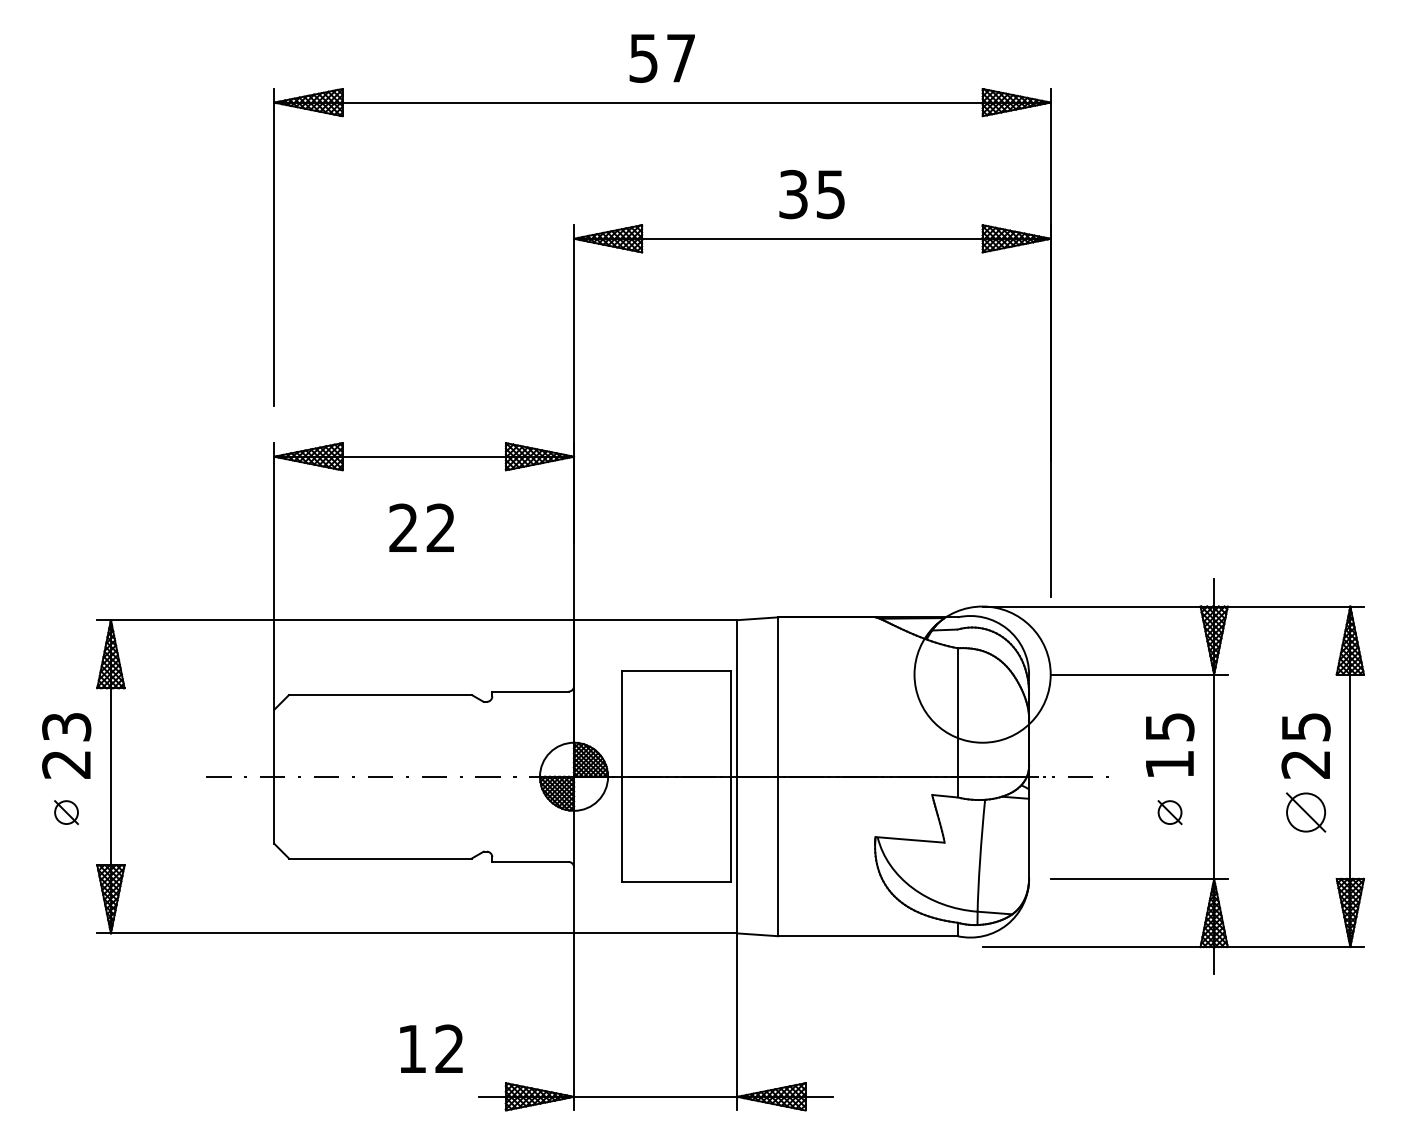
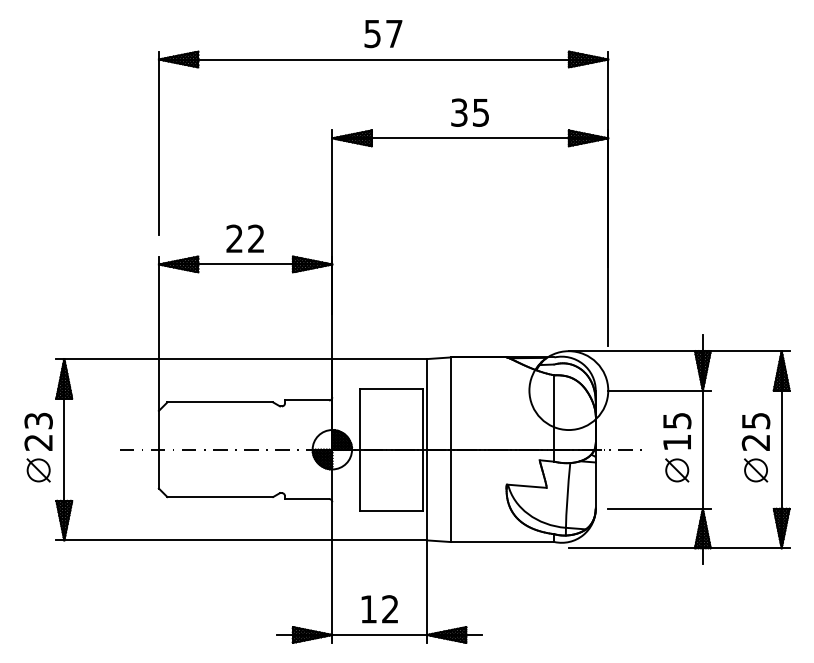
text: (420, 527) -> (244, 238), moved
part: (66, 812) -> (38, 470), size x1.67
part: (1170, 812) -> (677, 470), size x1.67
text: (430, 1049) -> (379, 609), moved

